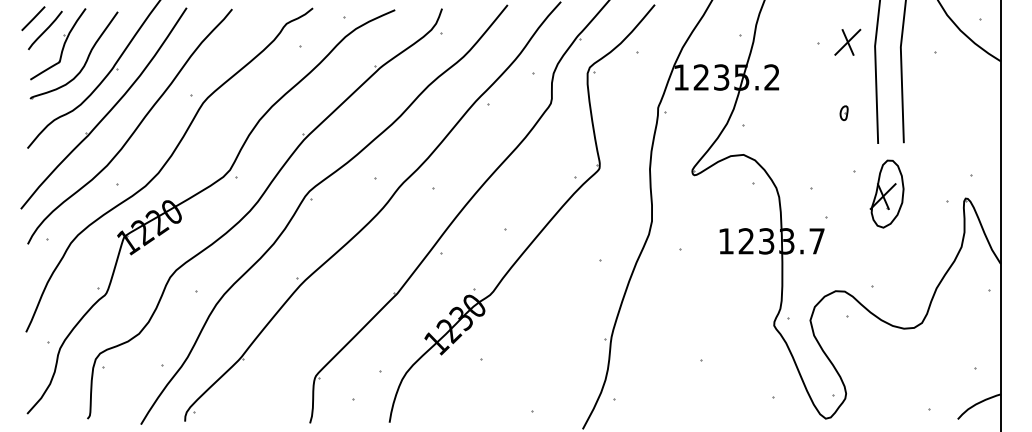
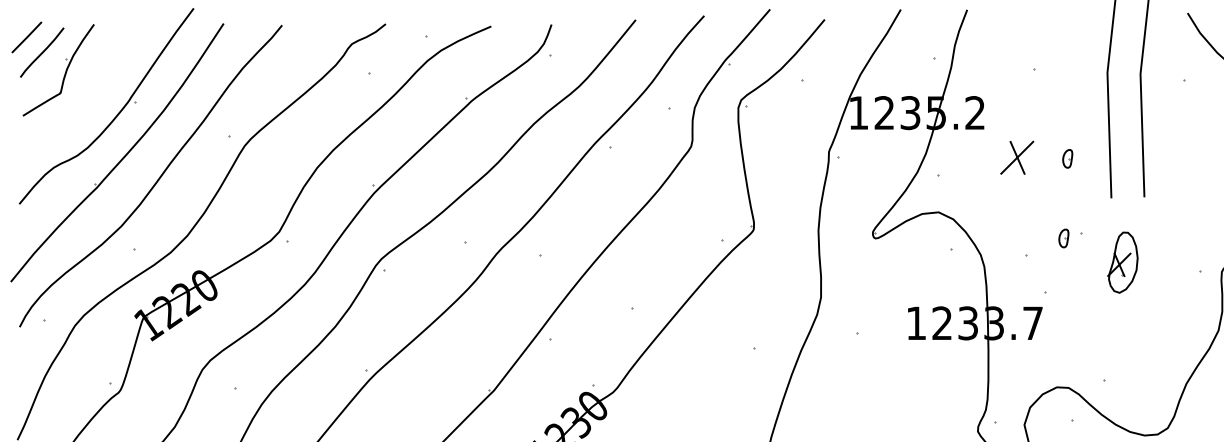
part: (847, 41) -> (1016, 156), moved
part: (86, 58) -> (95, 88), removed
part: (840, 174) -> (1063, 237), added
part: (886, 193) -> (1122, 261), size x0.7

